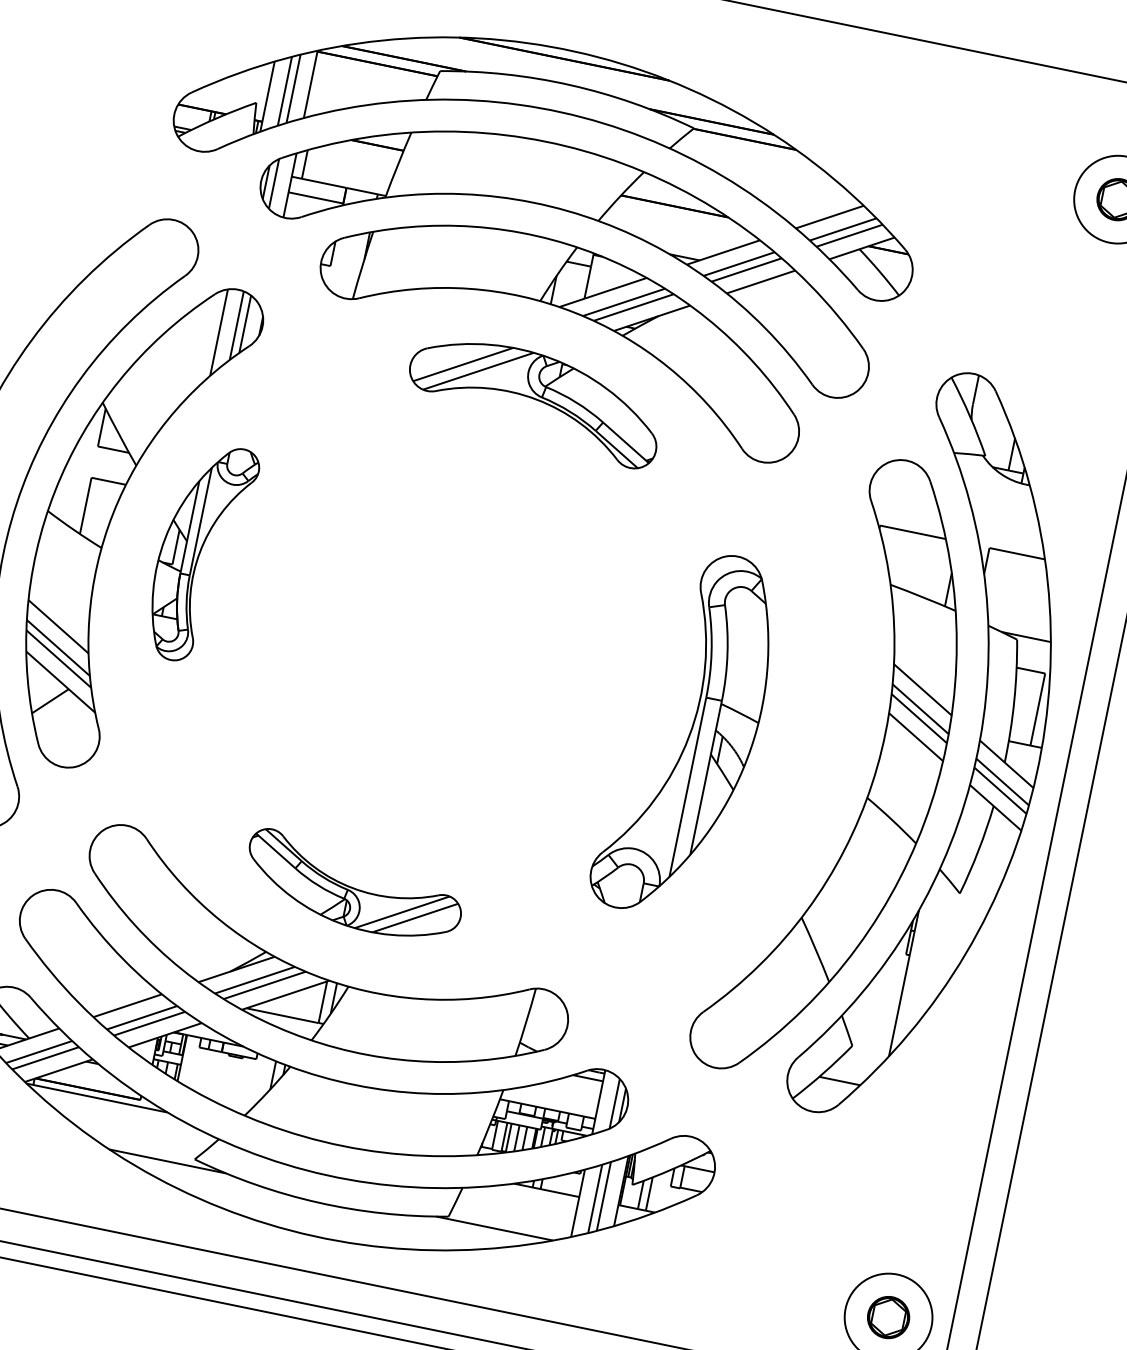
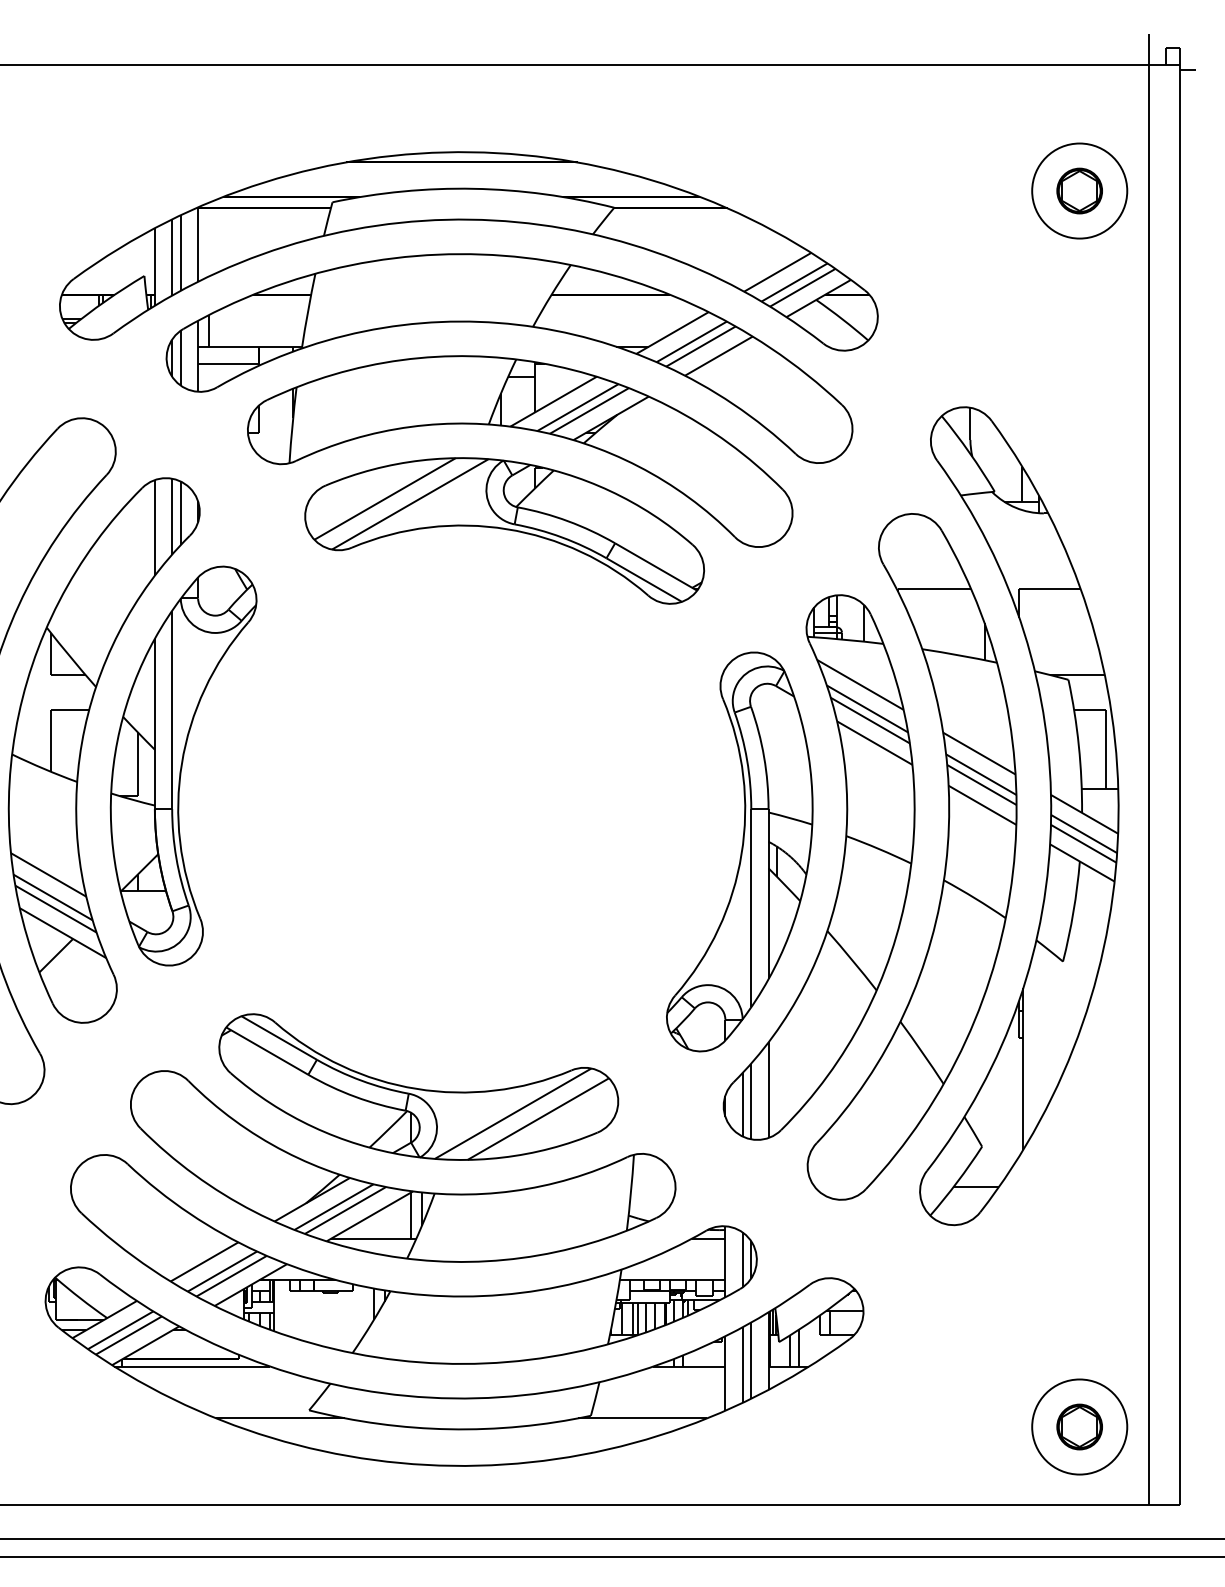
part: (534, 399) -> (504, 530), size x1.43
part: (200, 552) -> (183, 765), size x1.67
part: (774, 772) -> (840, 873), added
part: (353, 886) -> (418, 1086), size x1.67

